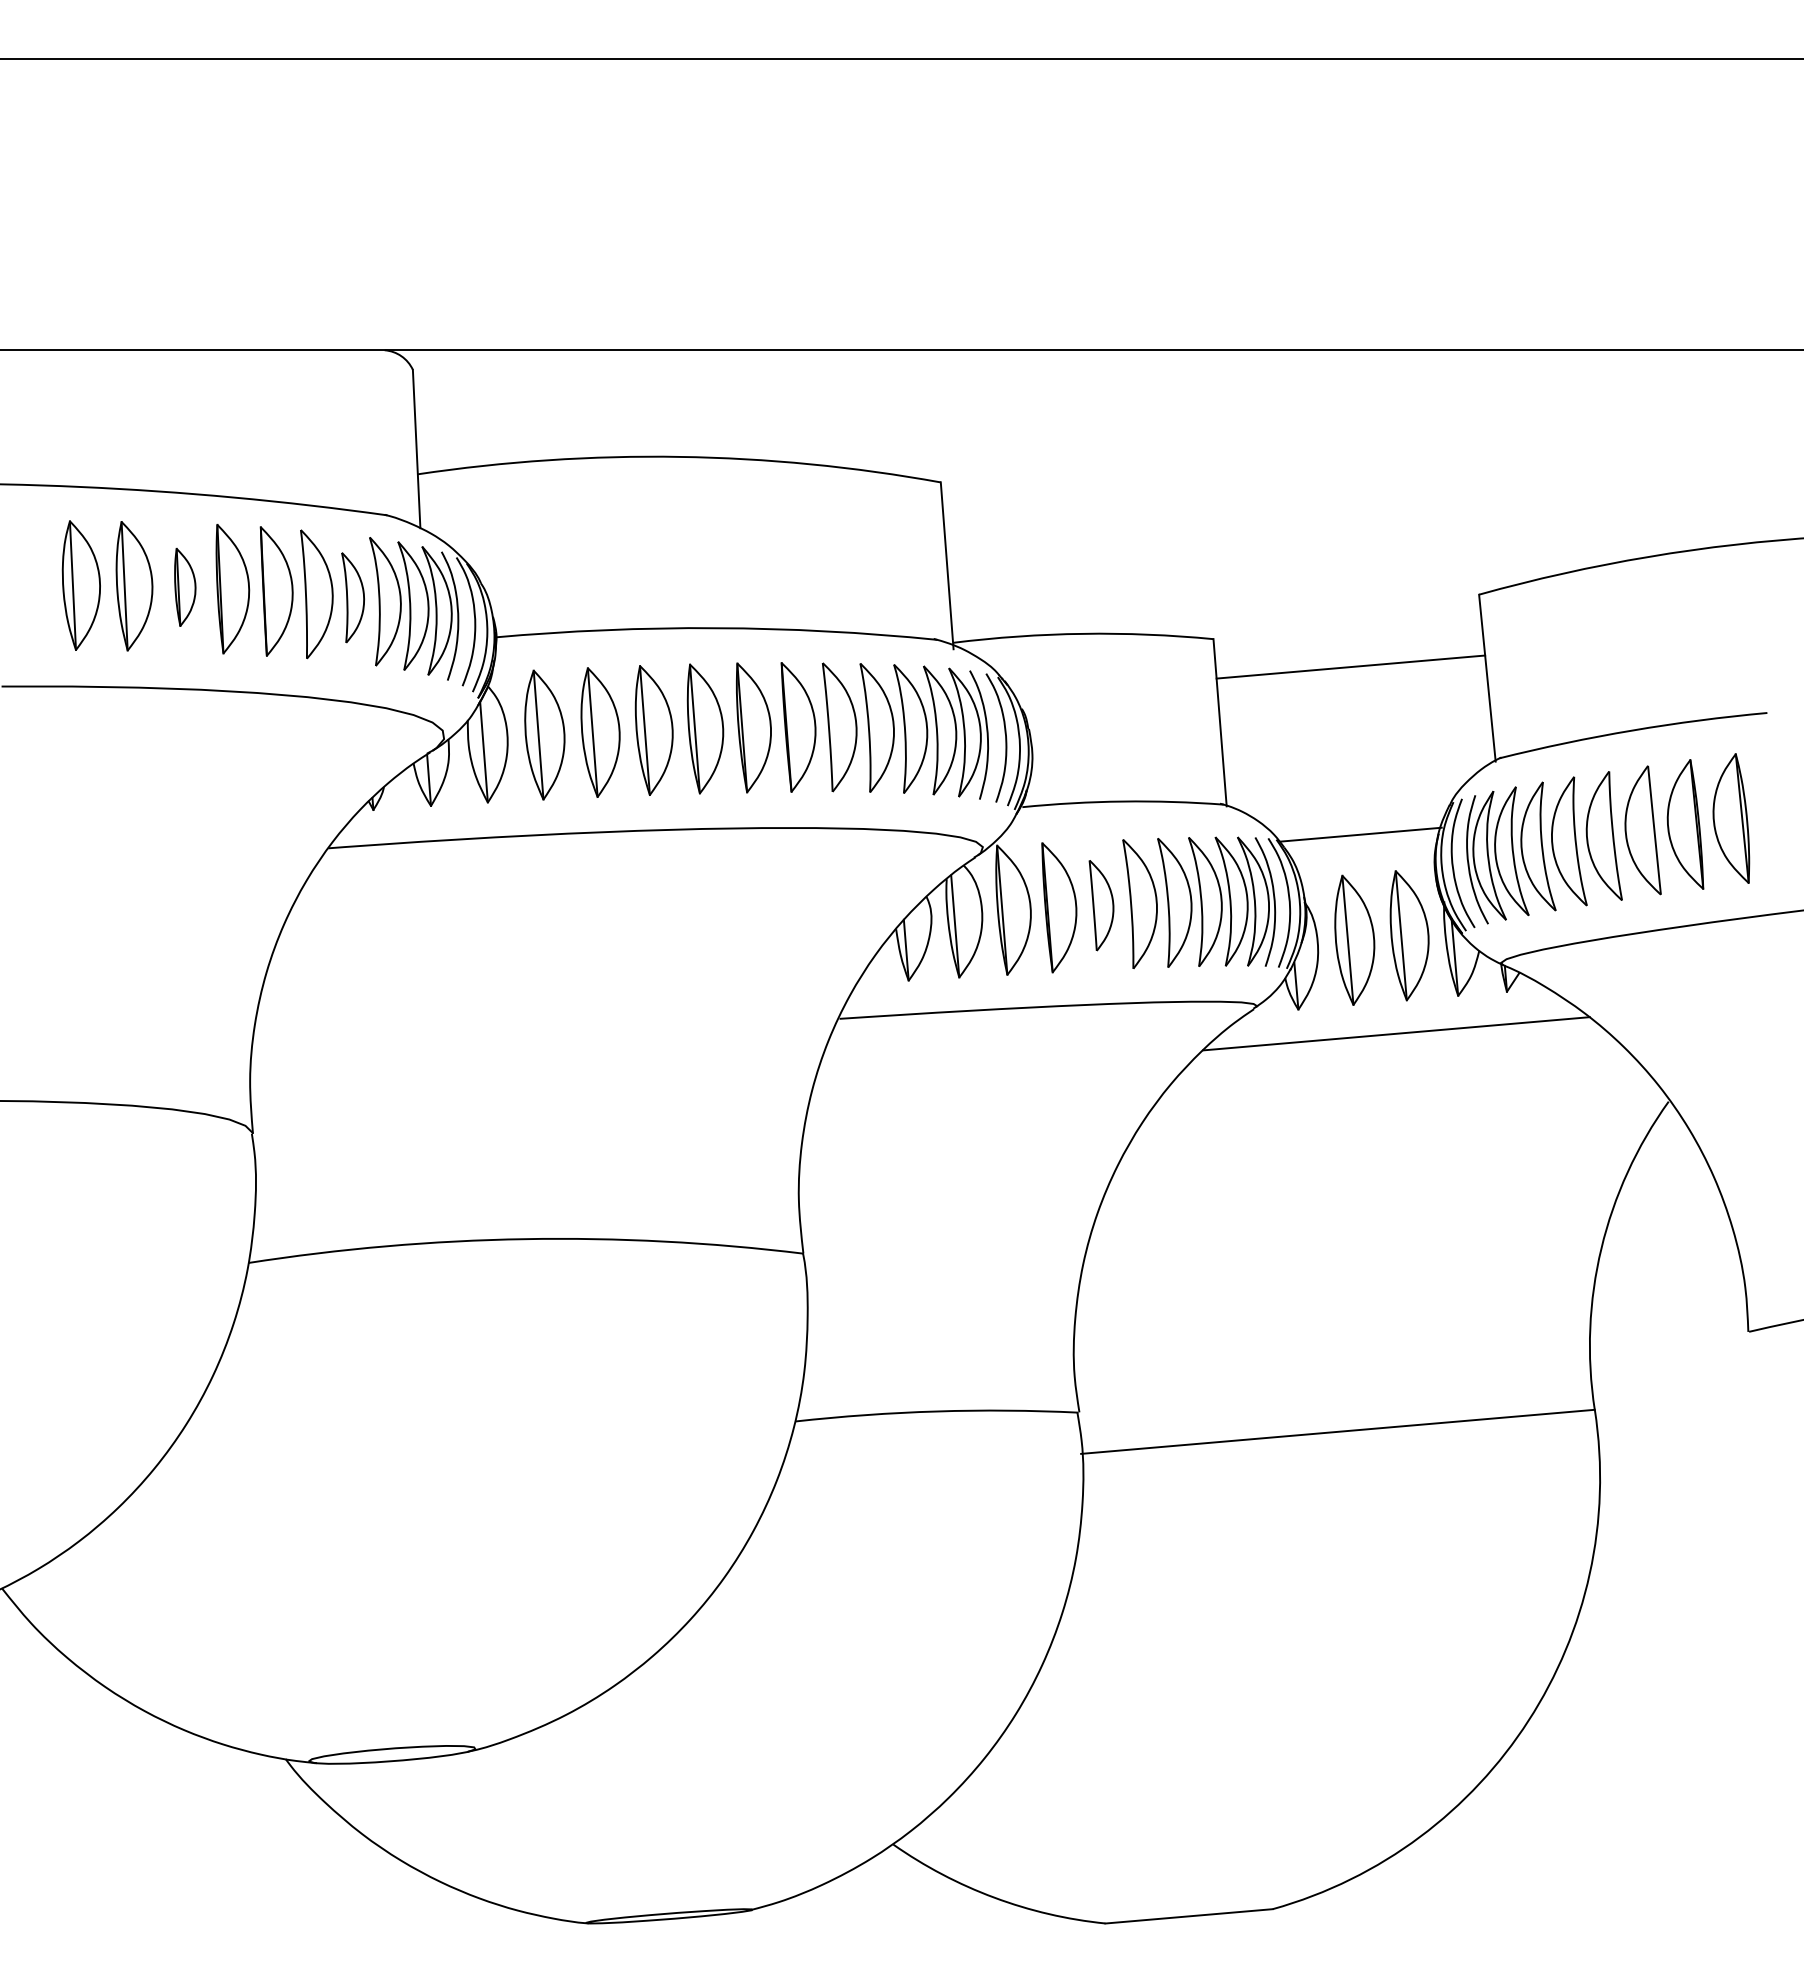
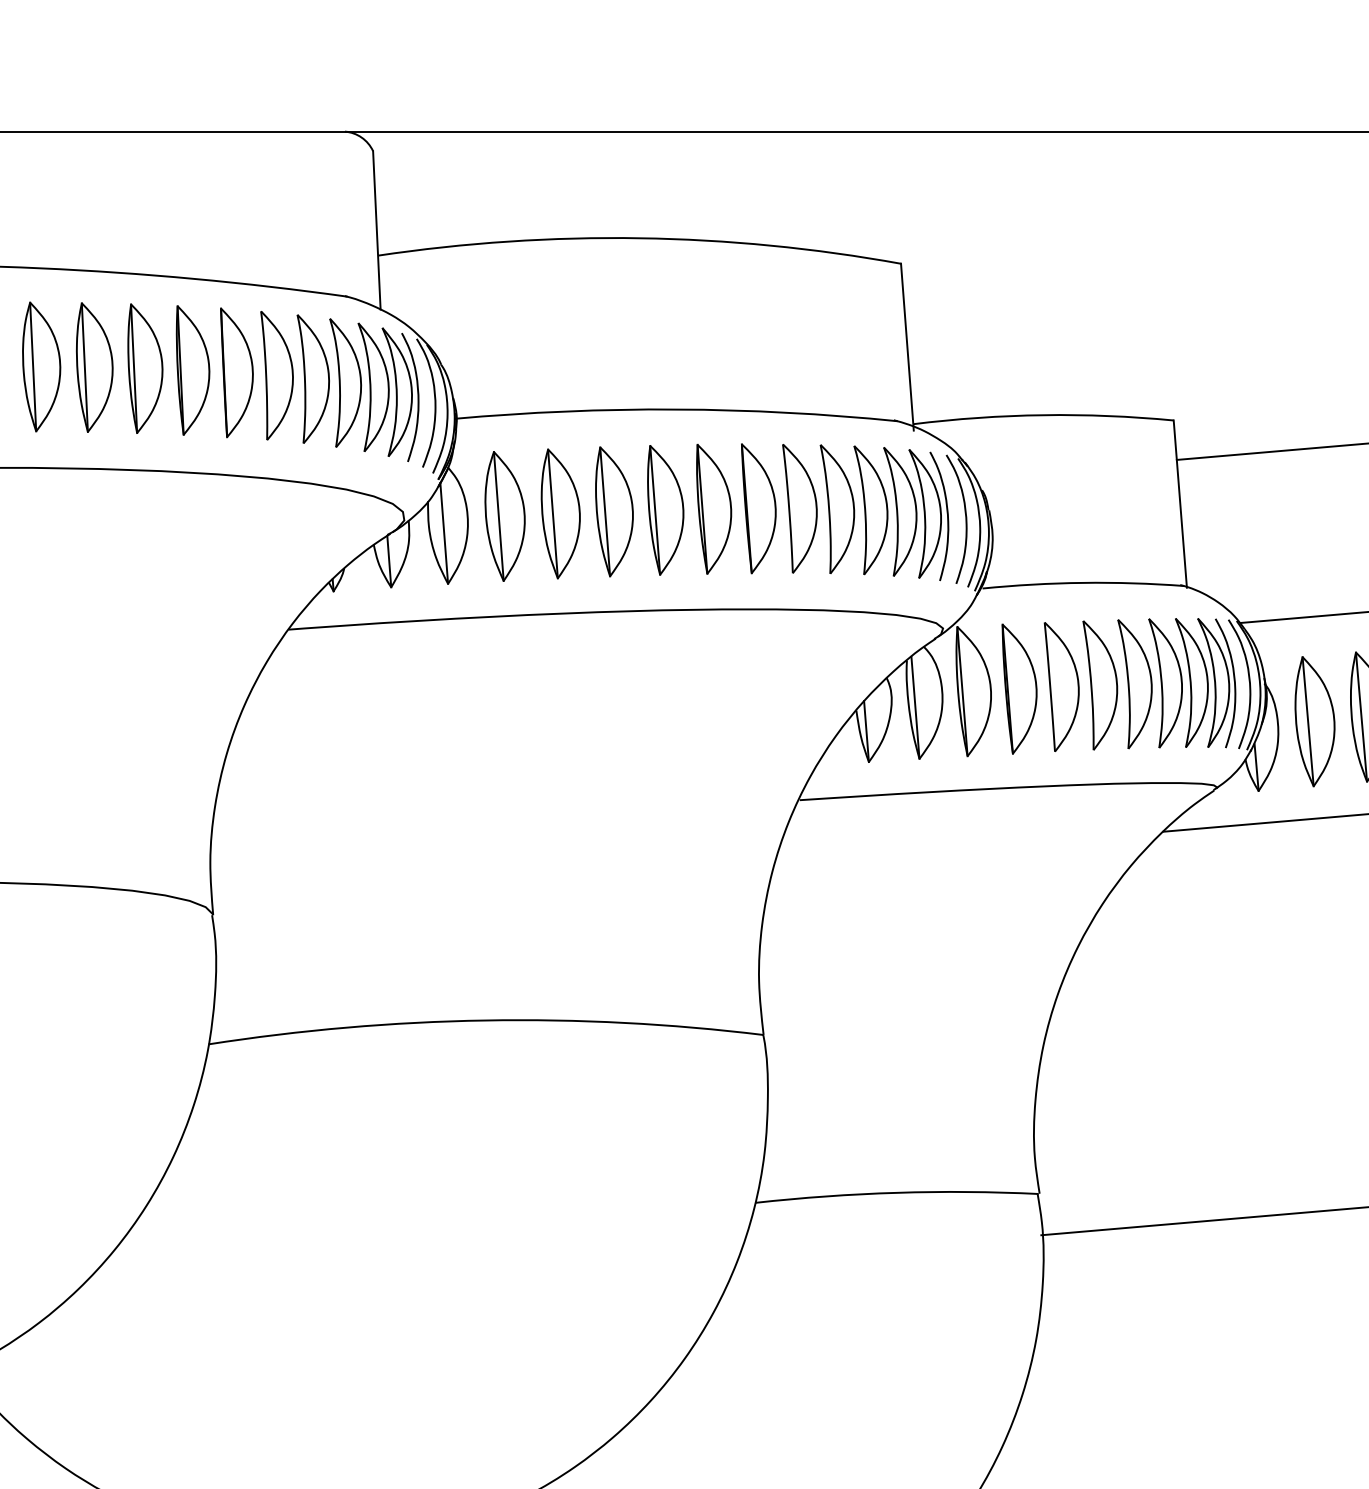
part: (185, 587) -> (145, 368), size x1.67
part: (352, 597) -> (312, 378), size x1.43
part: (1101, 905) -> (1061, 686), size x1.43

